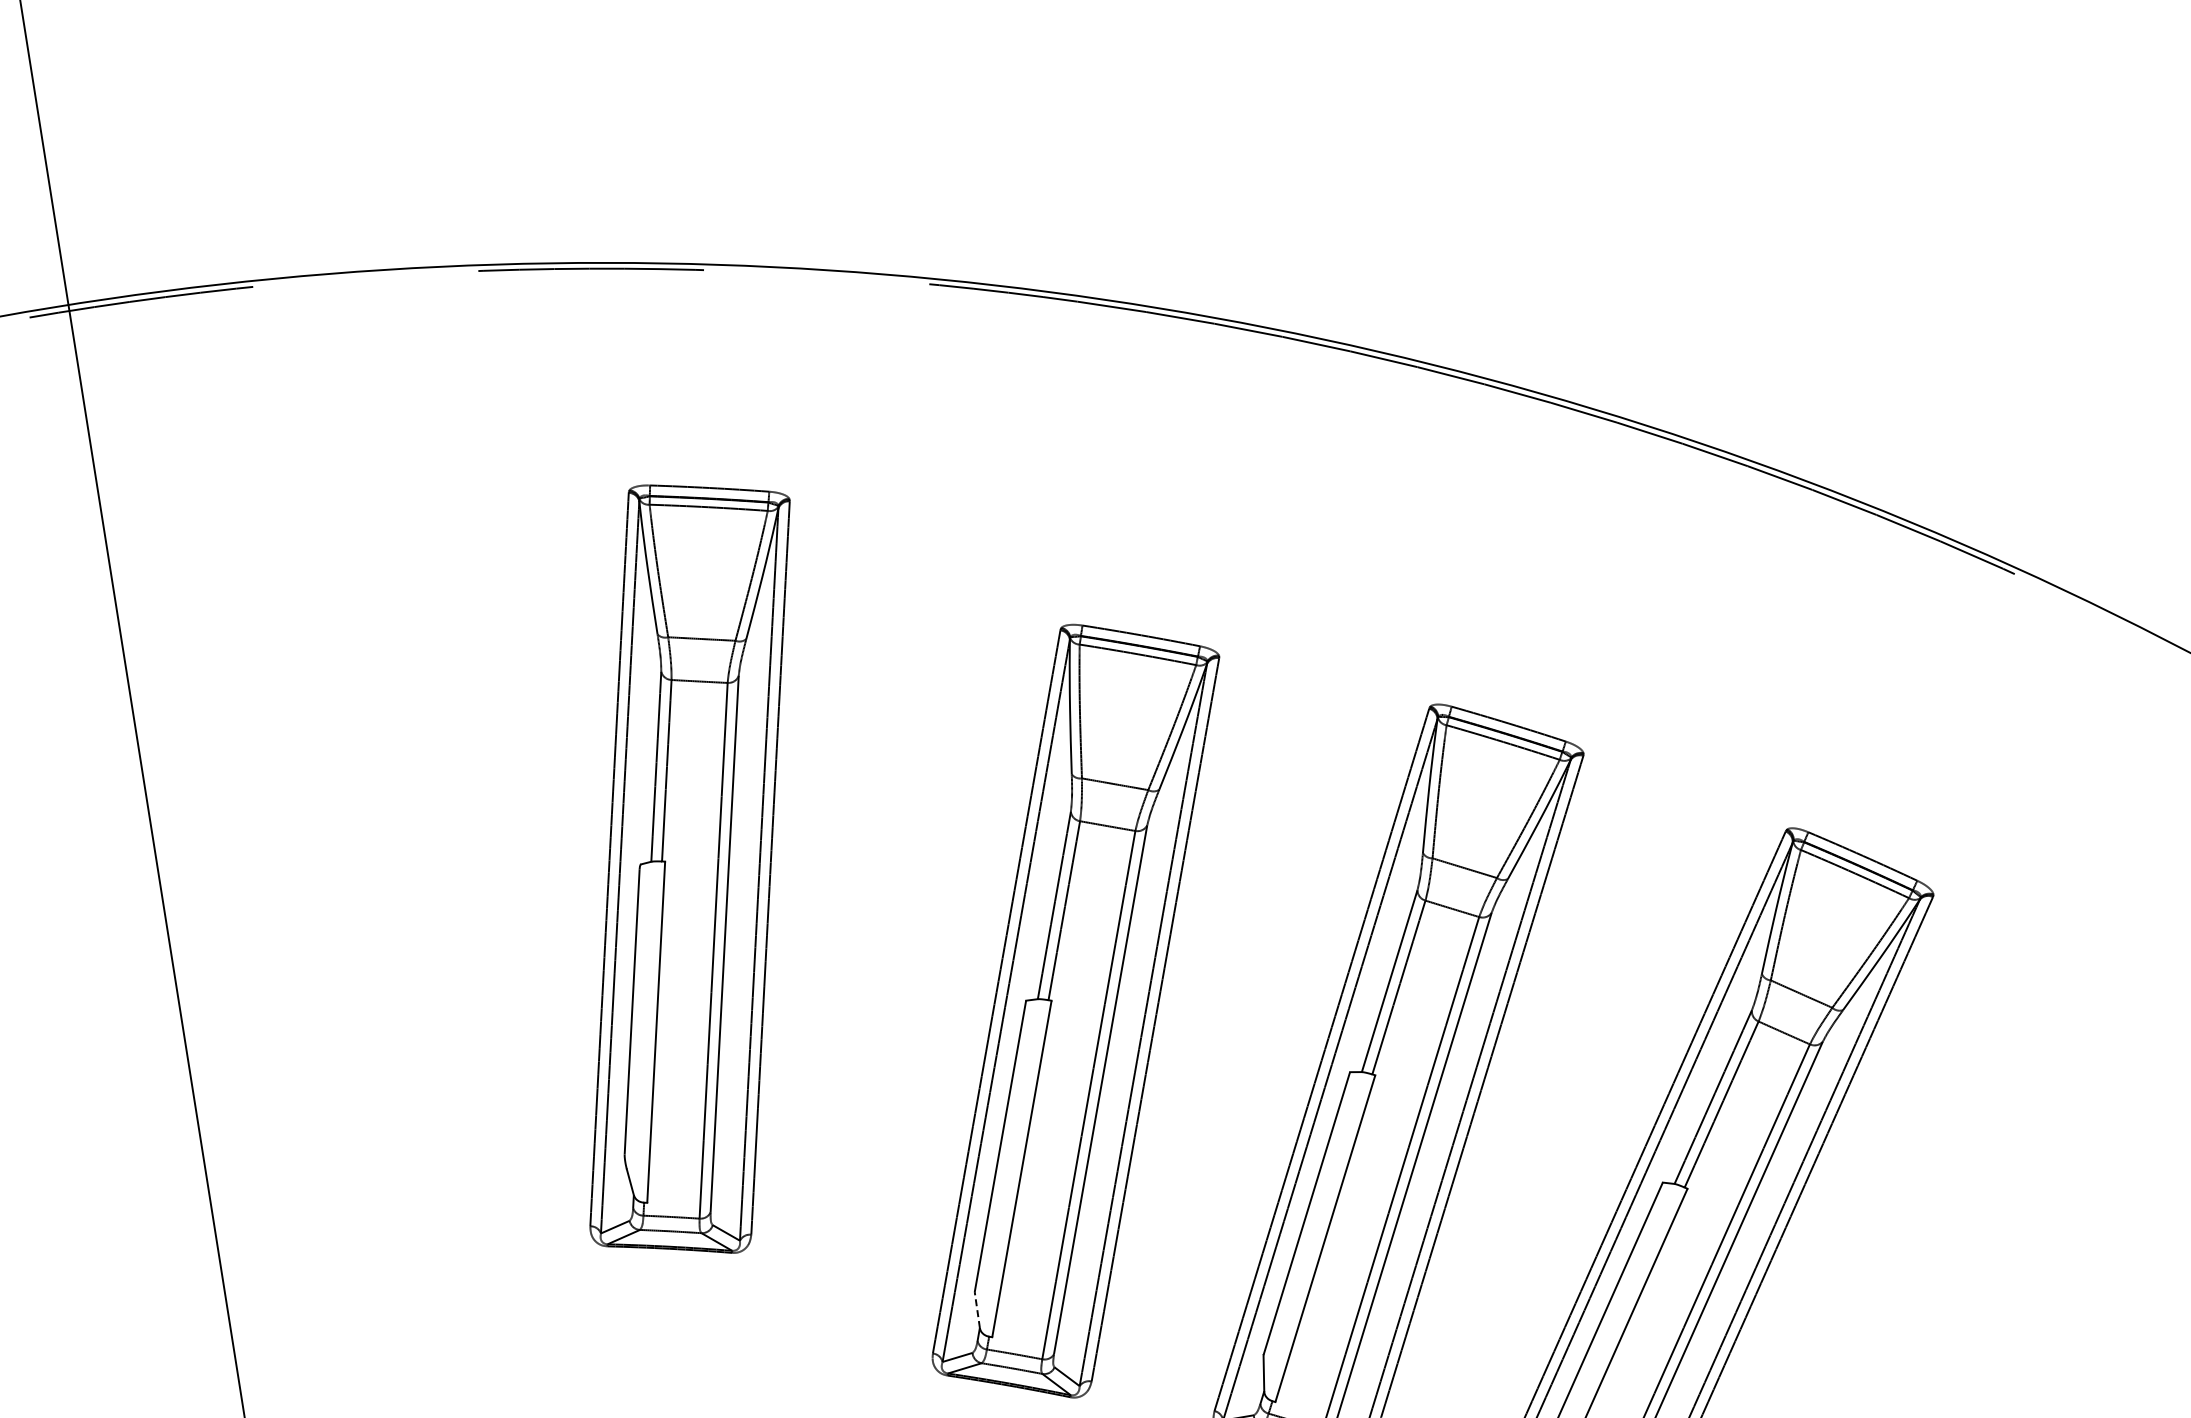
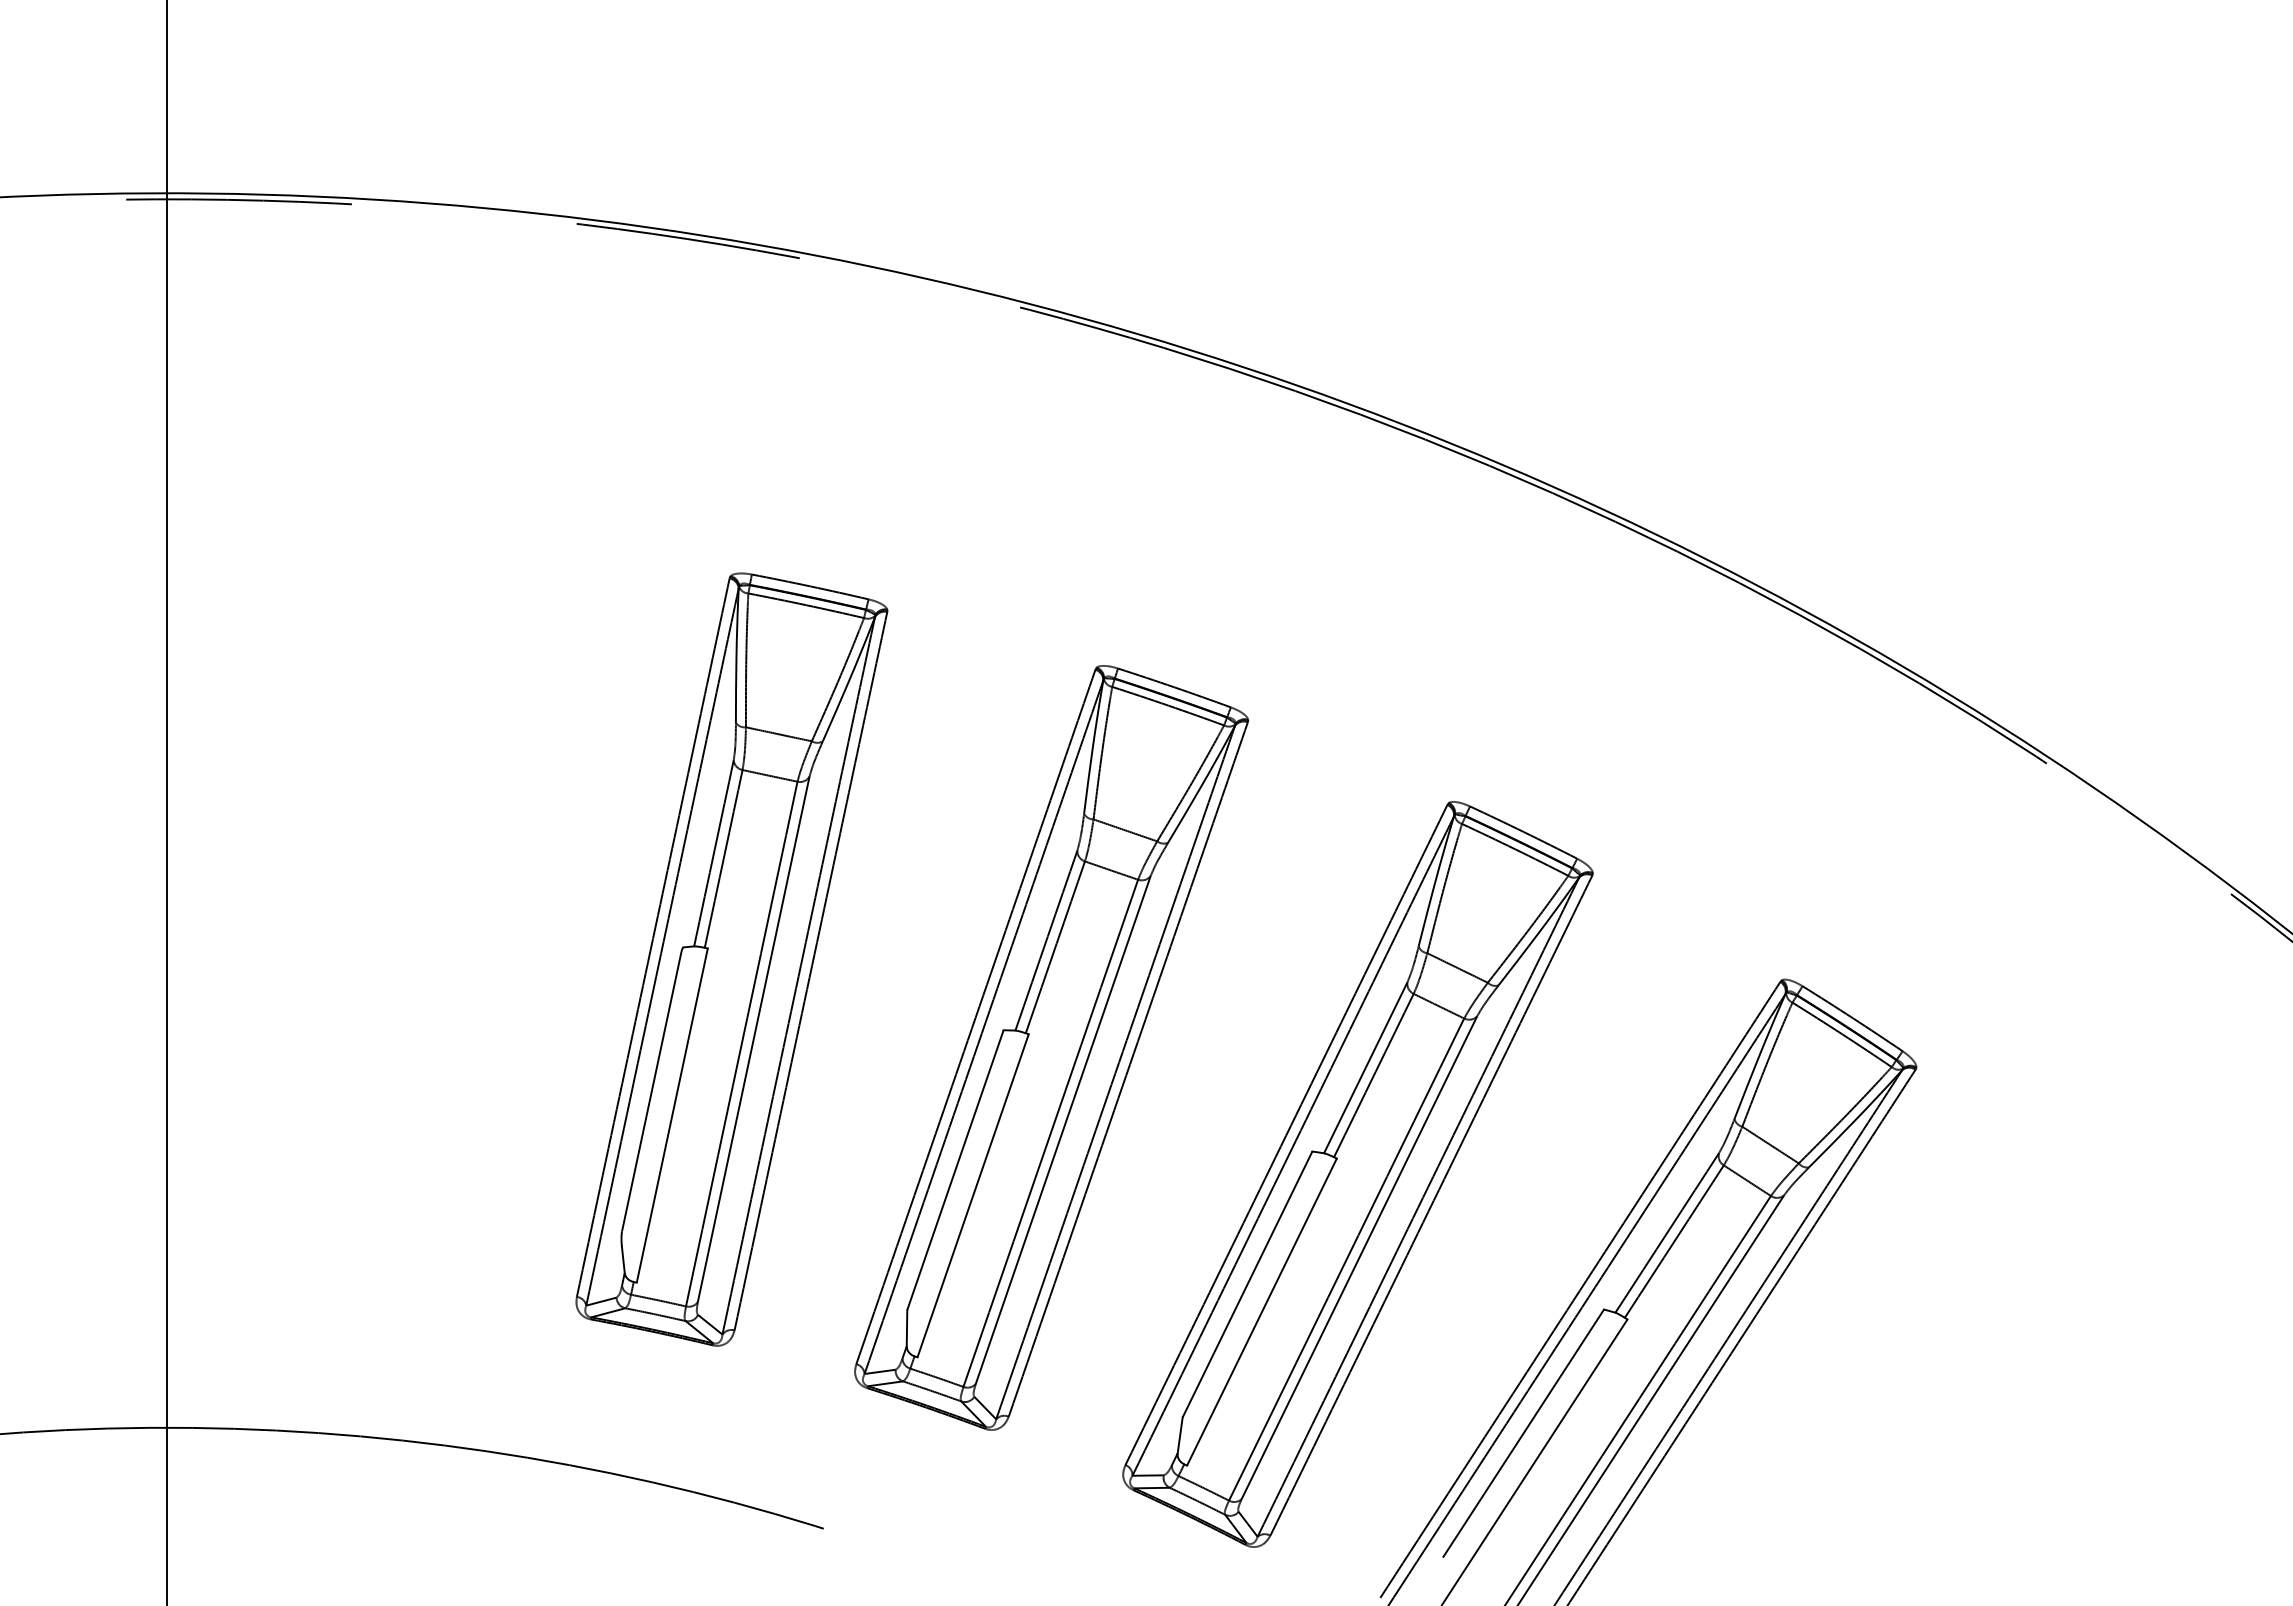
part: (690, 868) -> (731, 959), moved
line: (977, 1309) -> (907, 1327), dashed -> solid

